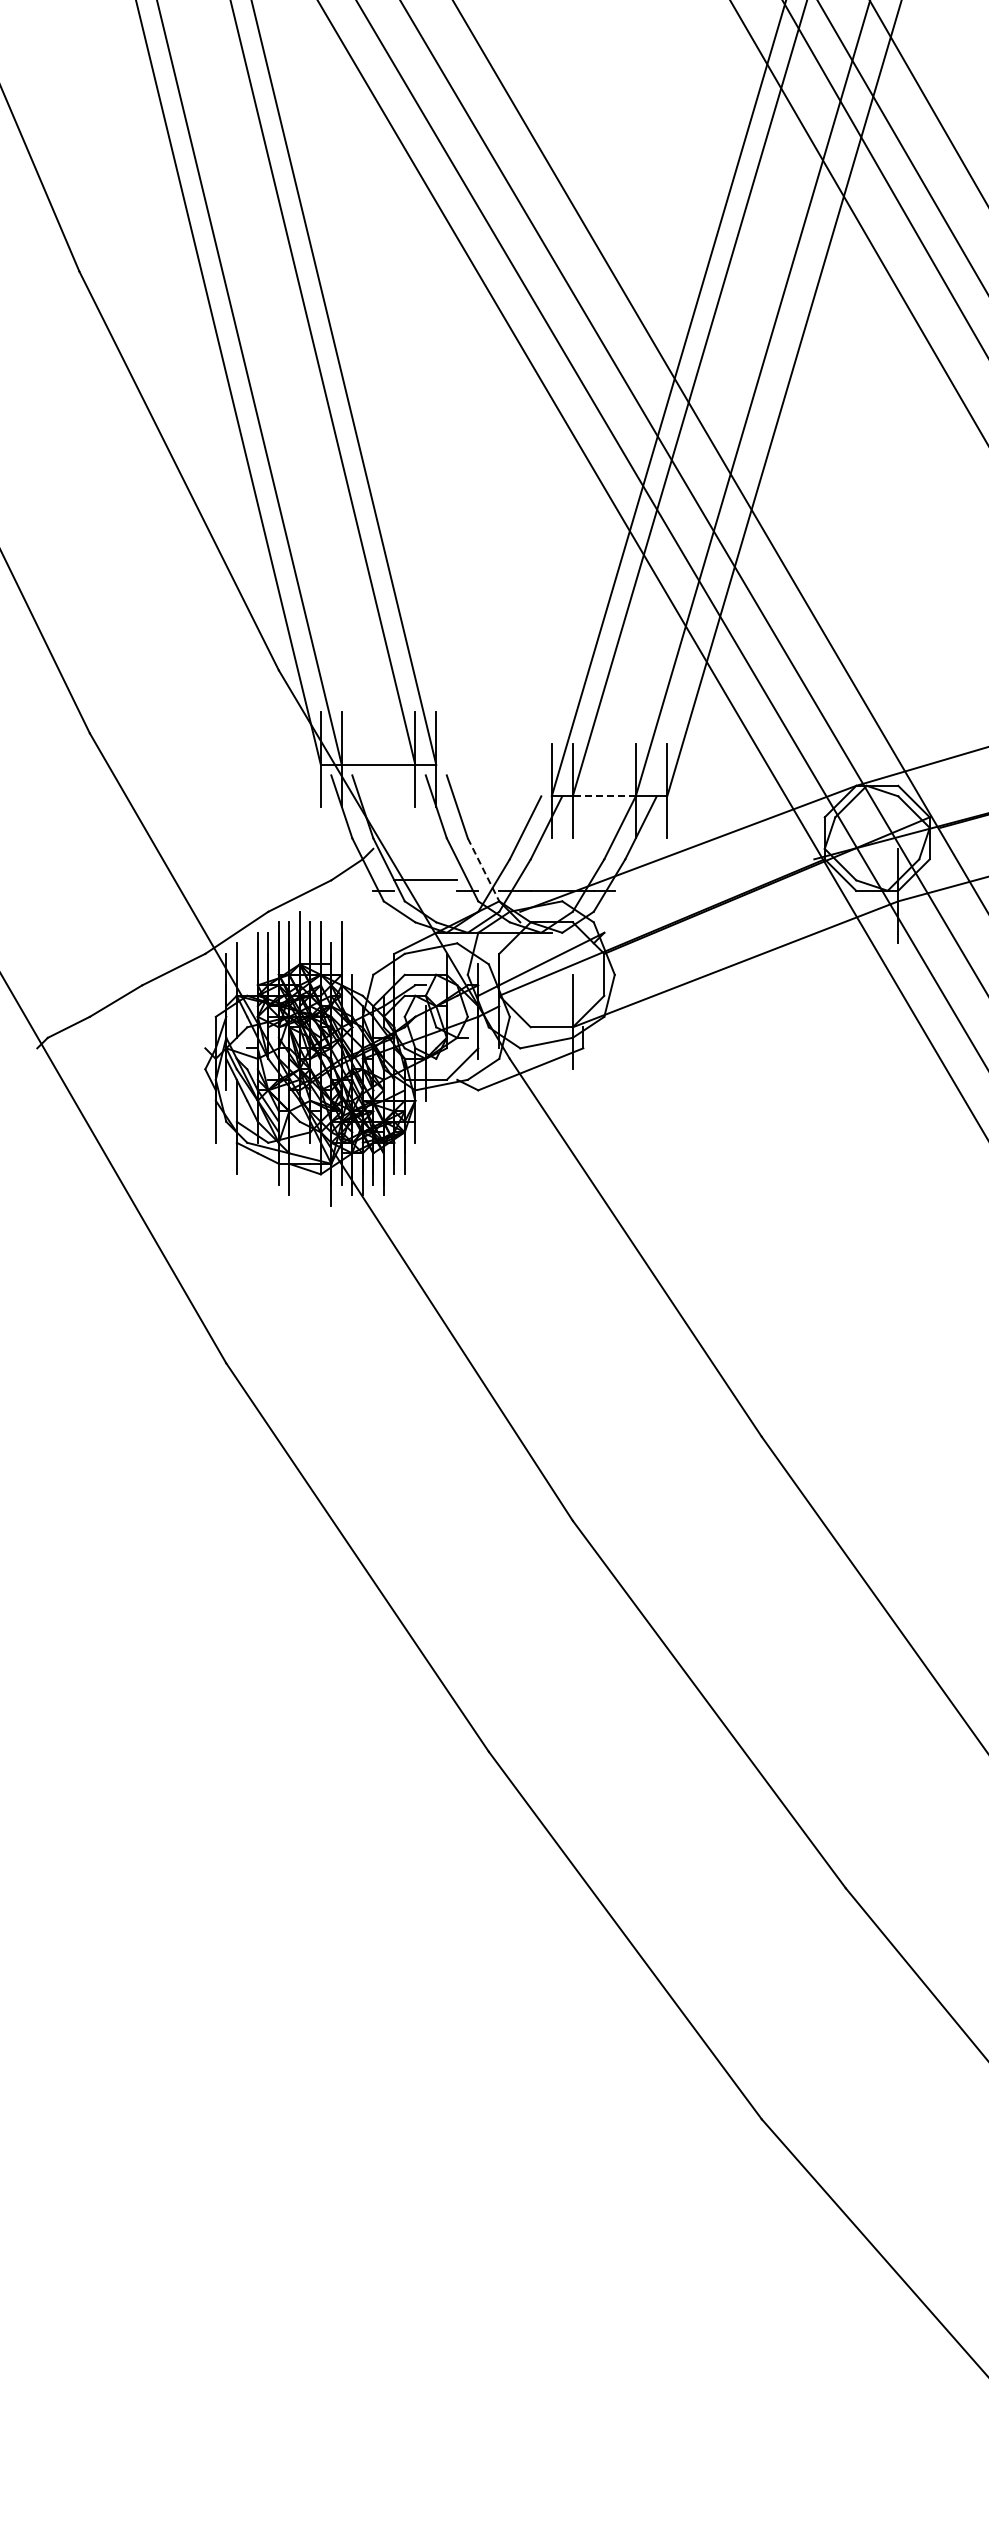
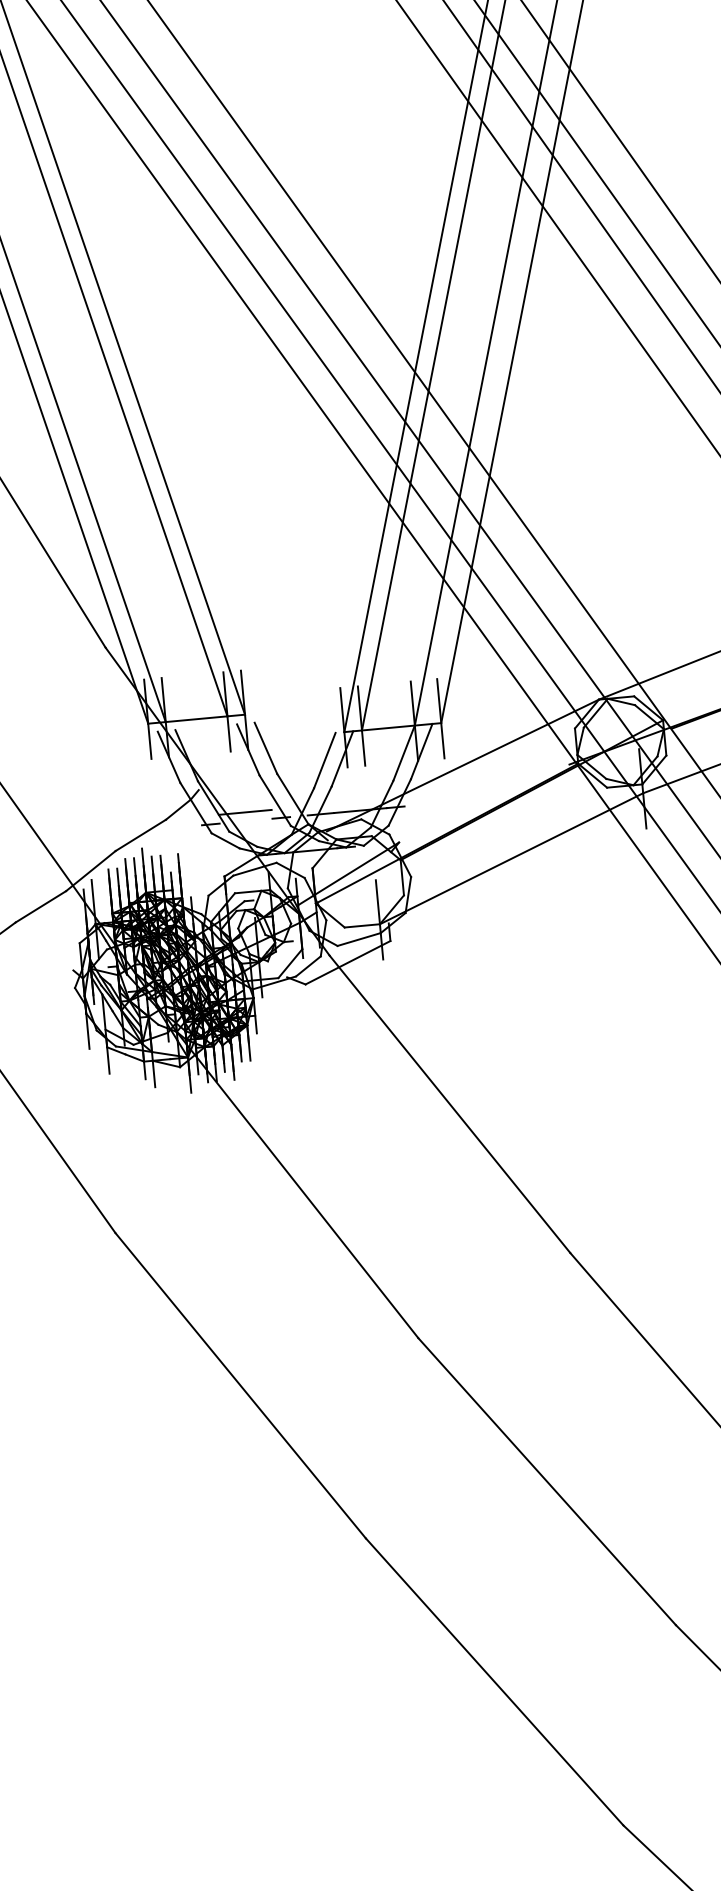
line: (604, 796) -> (388, 728), dashed -> solid
line: (483, 870) -> (292, 799), dashed -> solid

